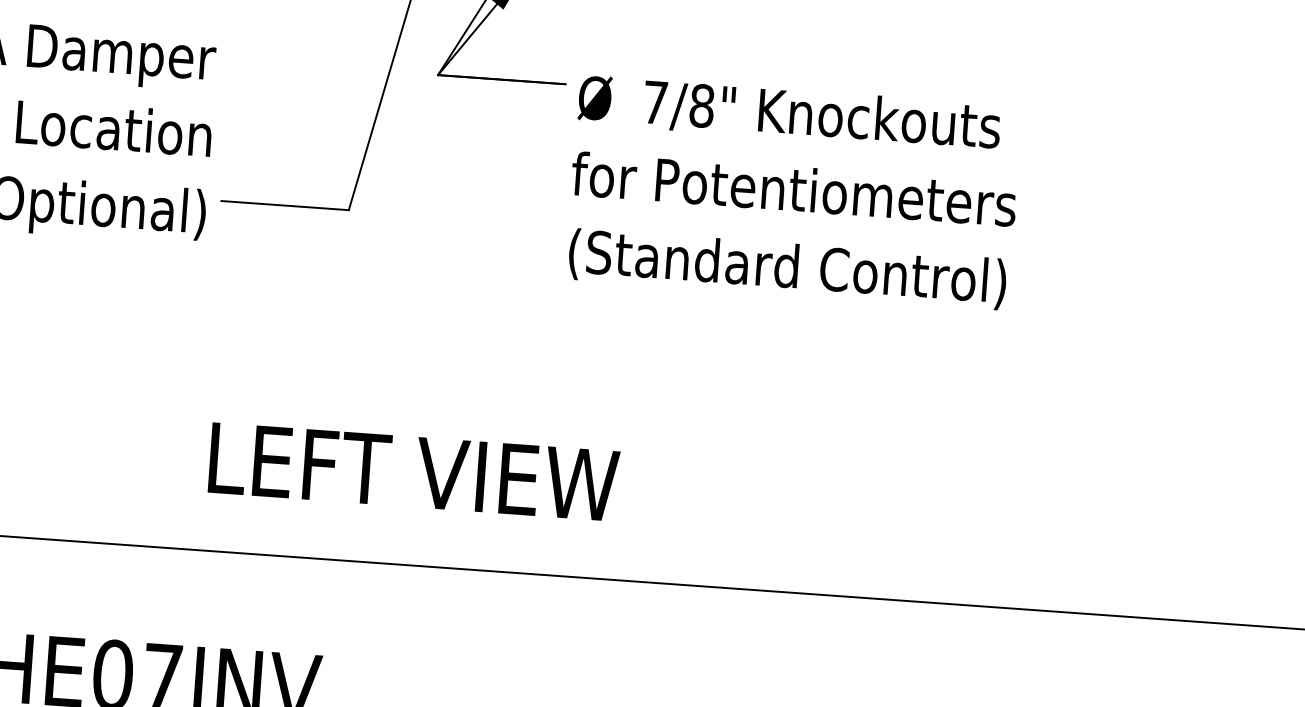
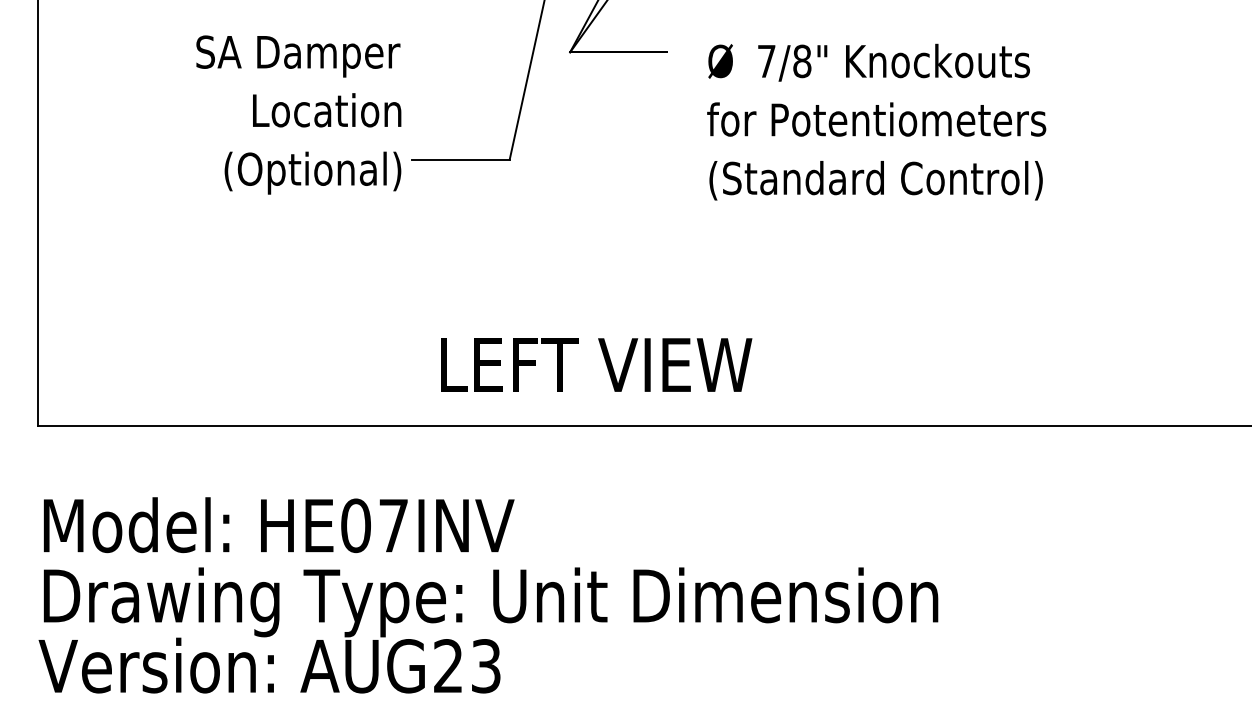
text: (793, 191) -> (876, 121), moved
text: (414, 471) -> (596, 364), moved

